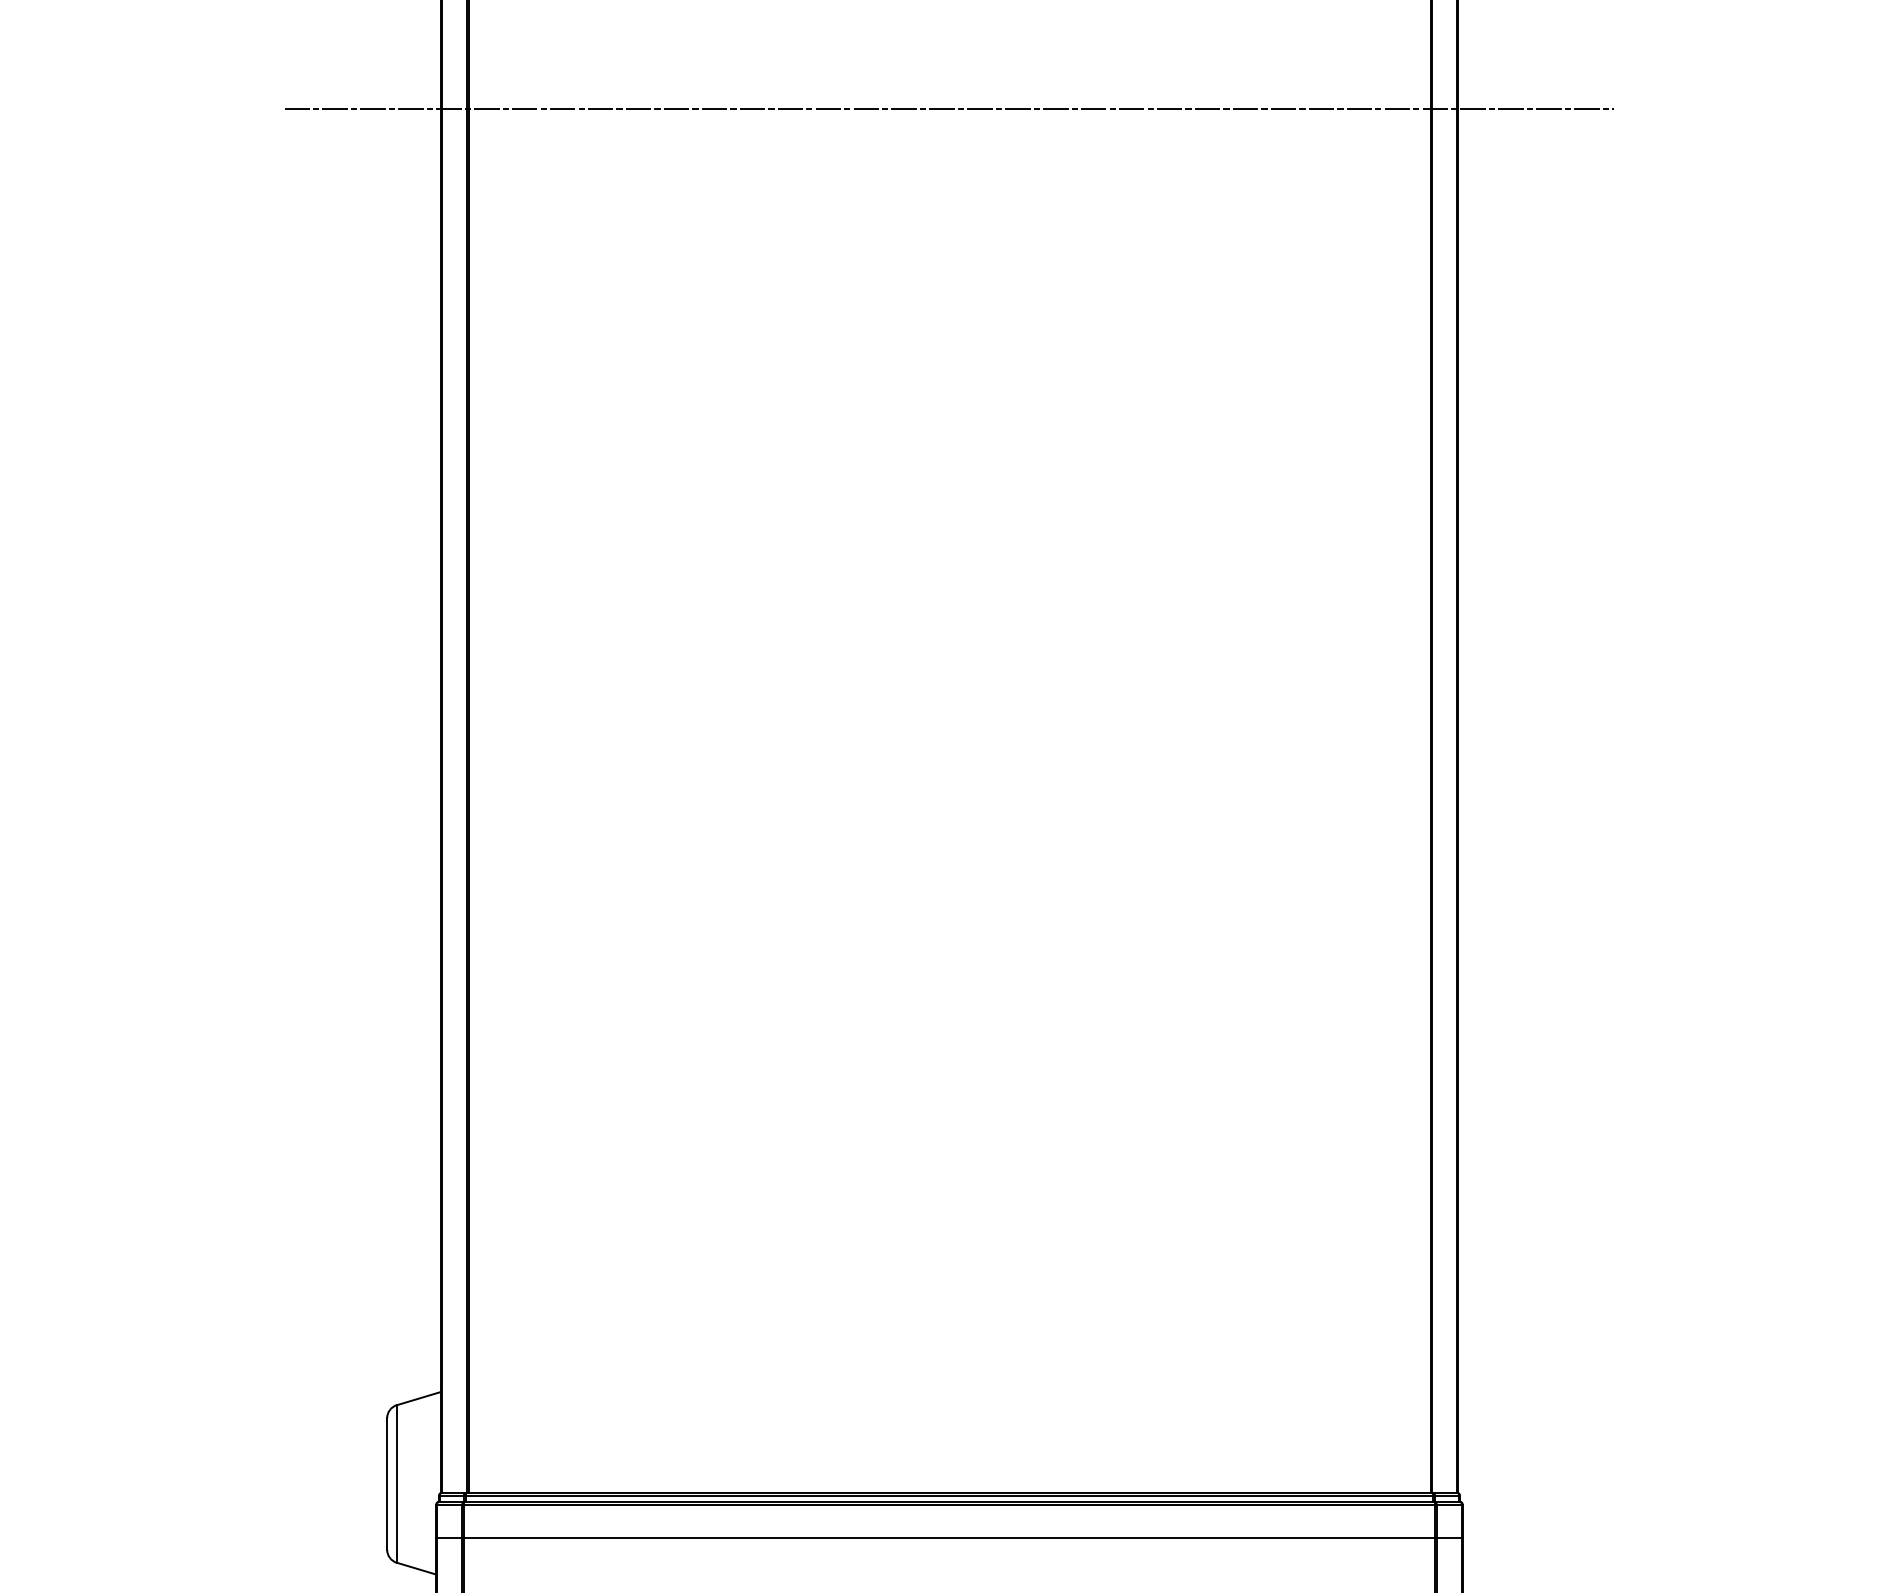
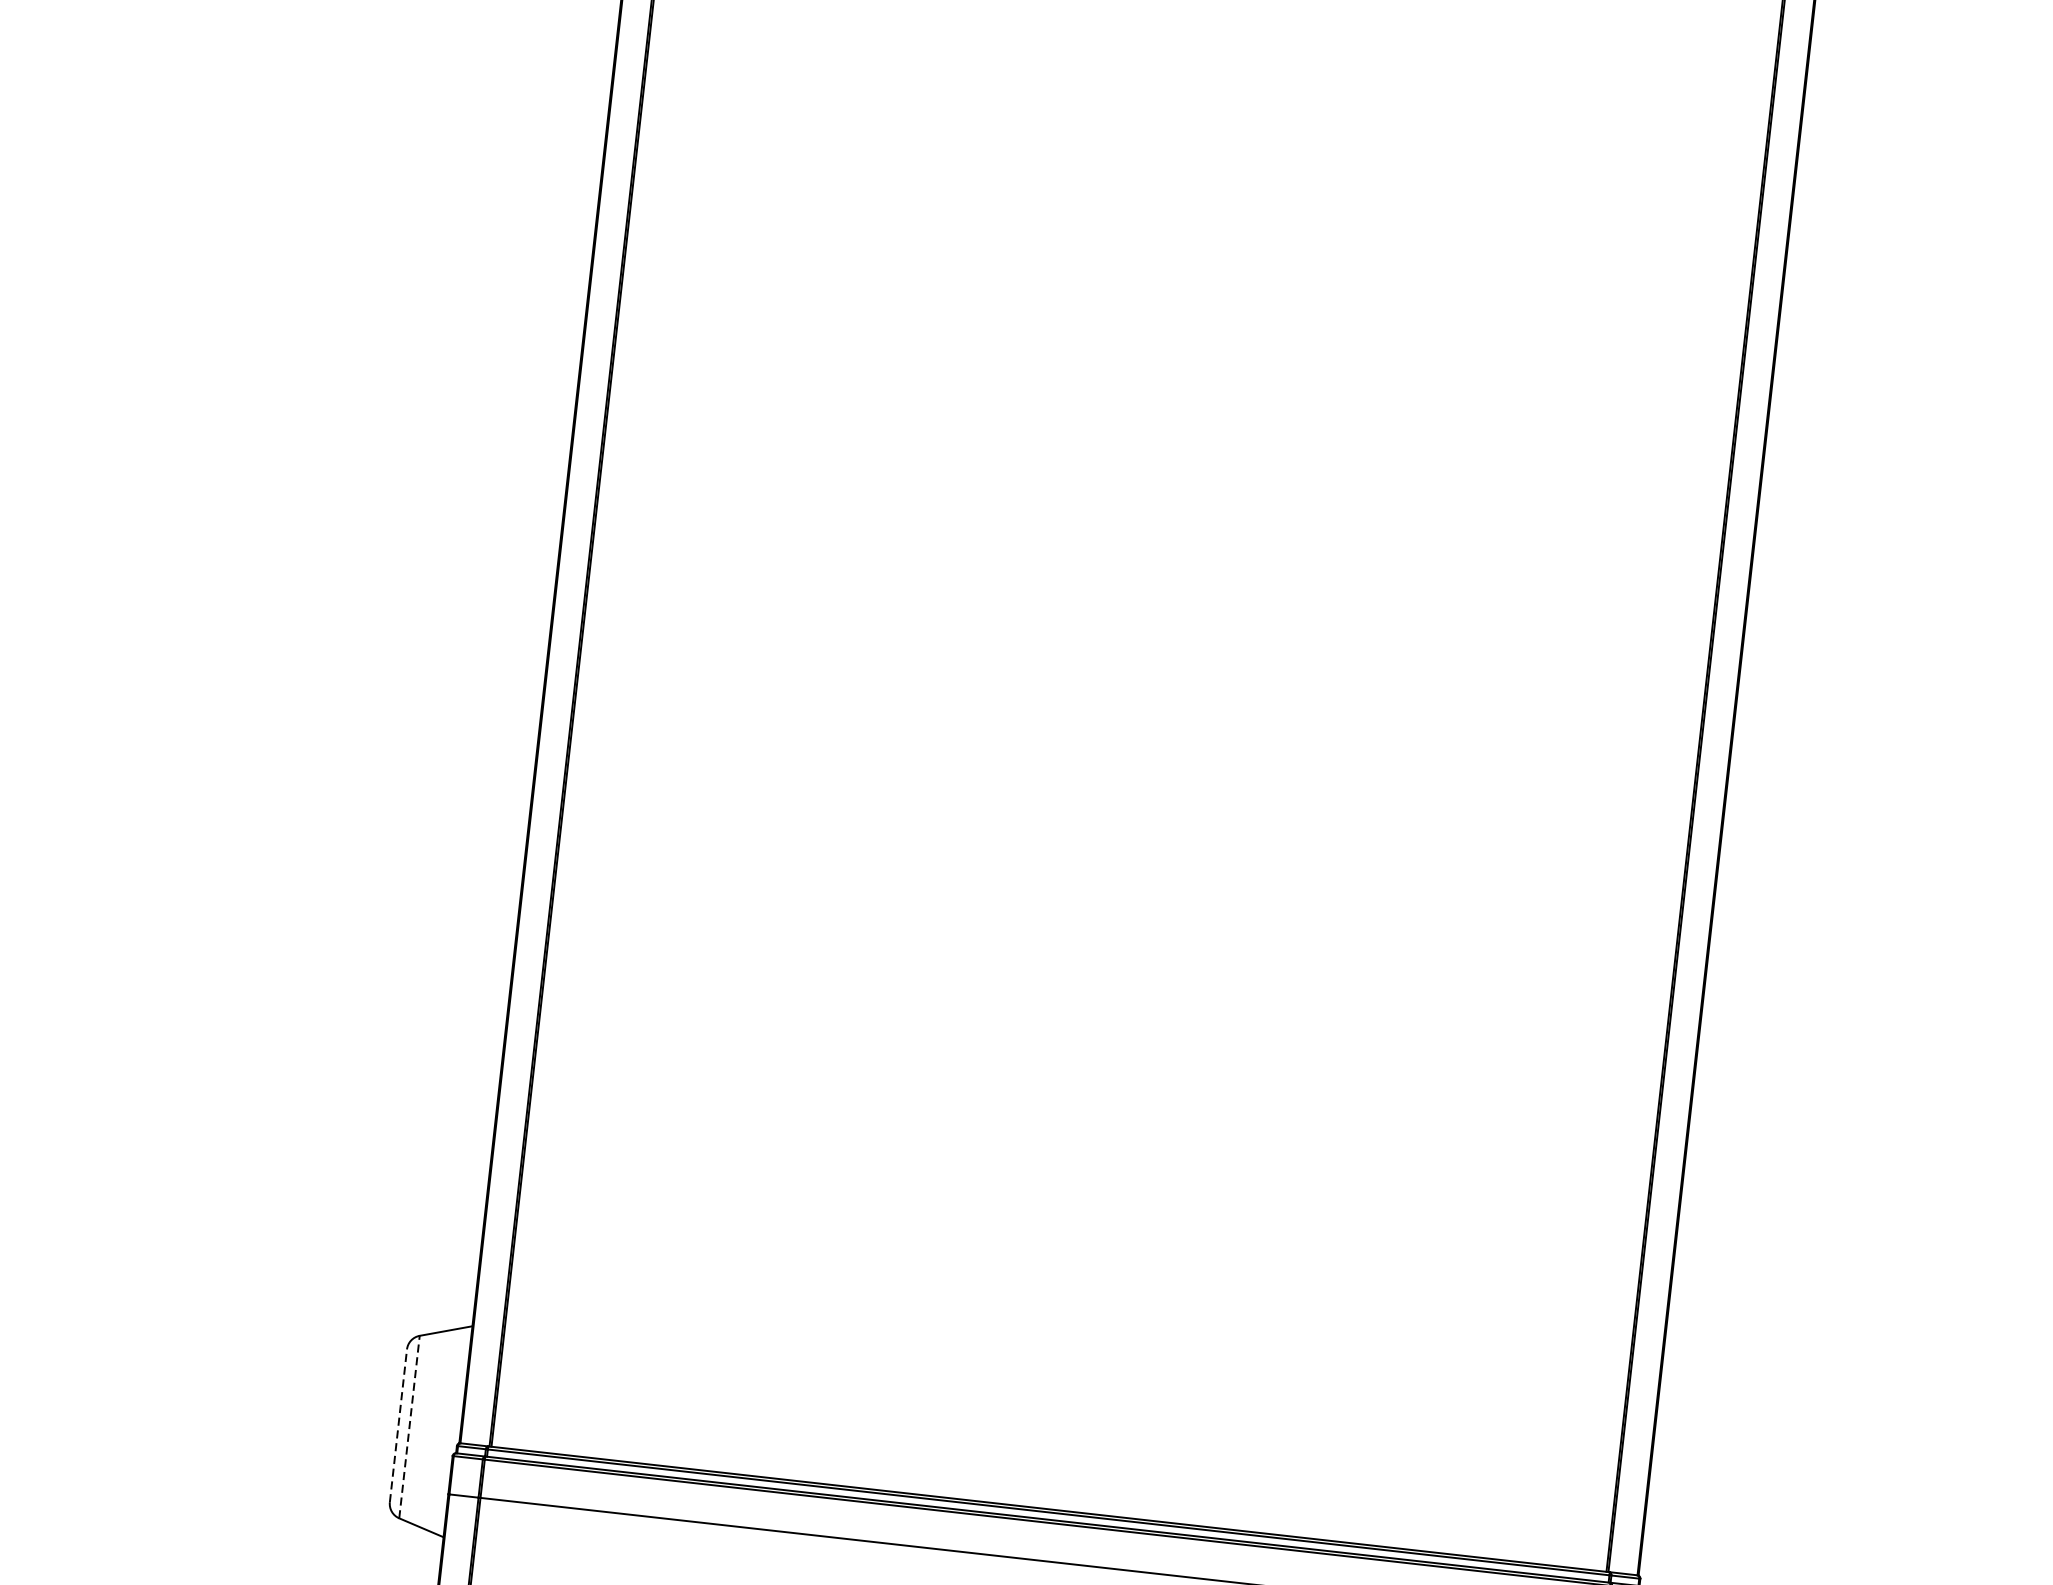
line: (387, 1483) -> (398, 1425), solid -> dashed
line: (396, 1483) -> (409, 1426), solid -> dashed

